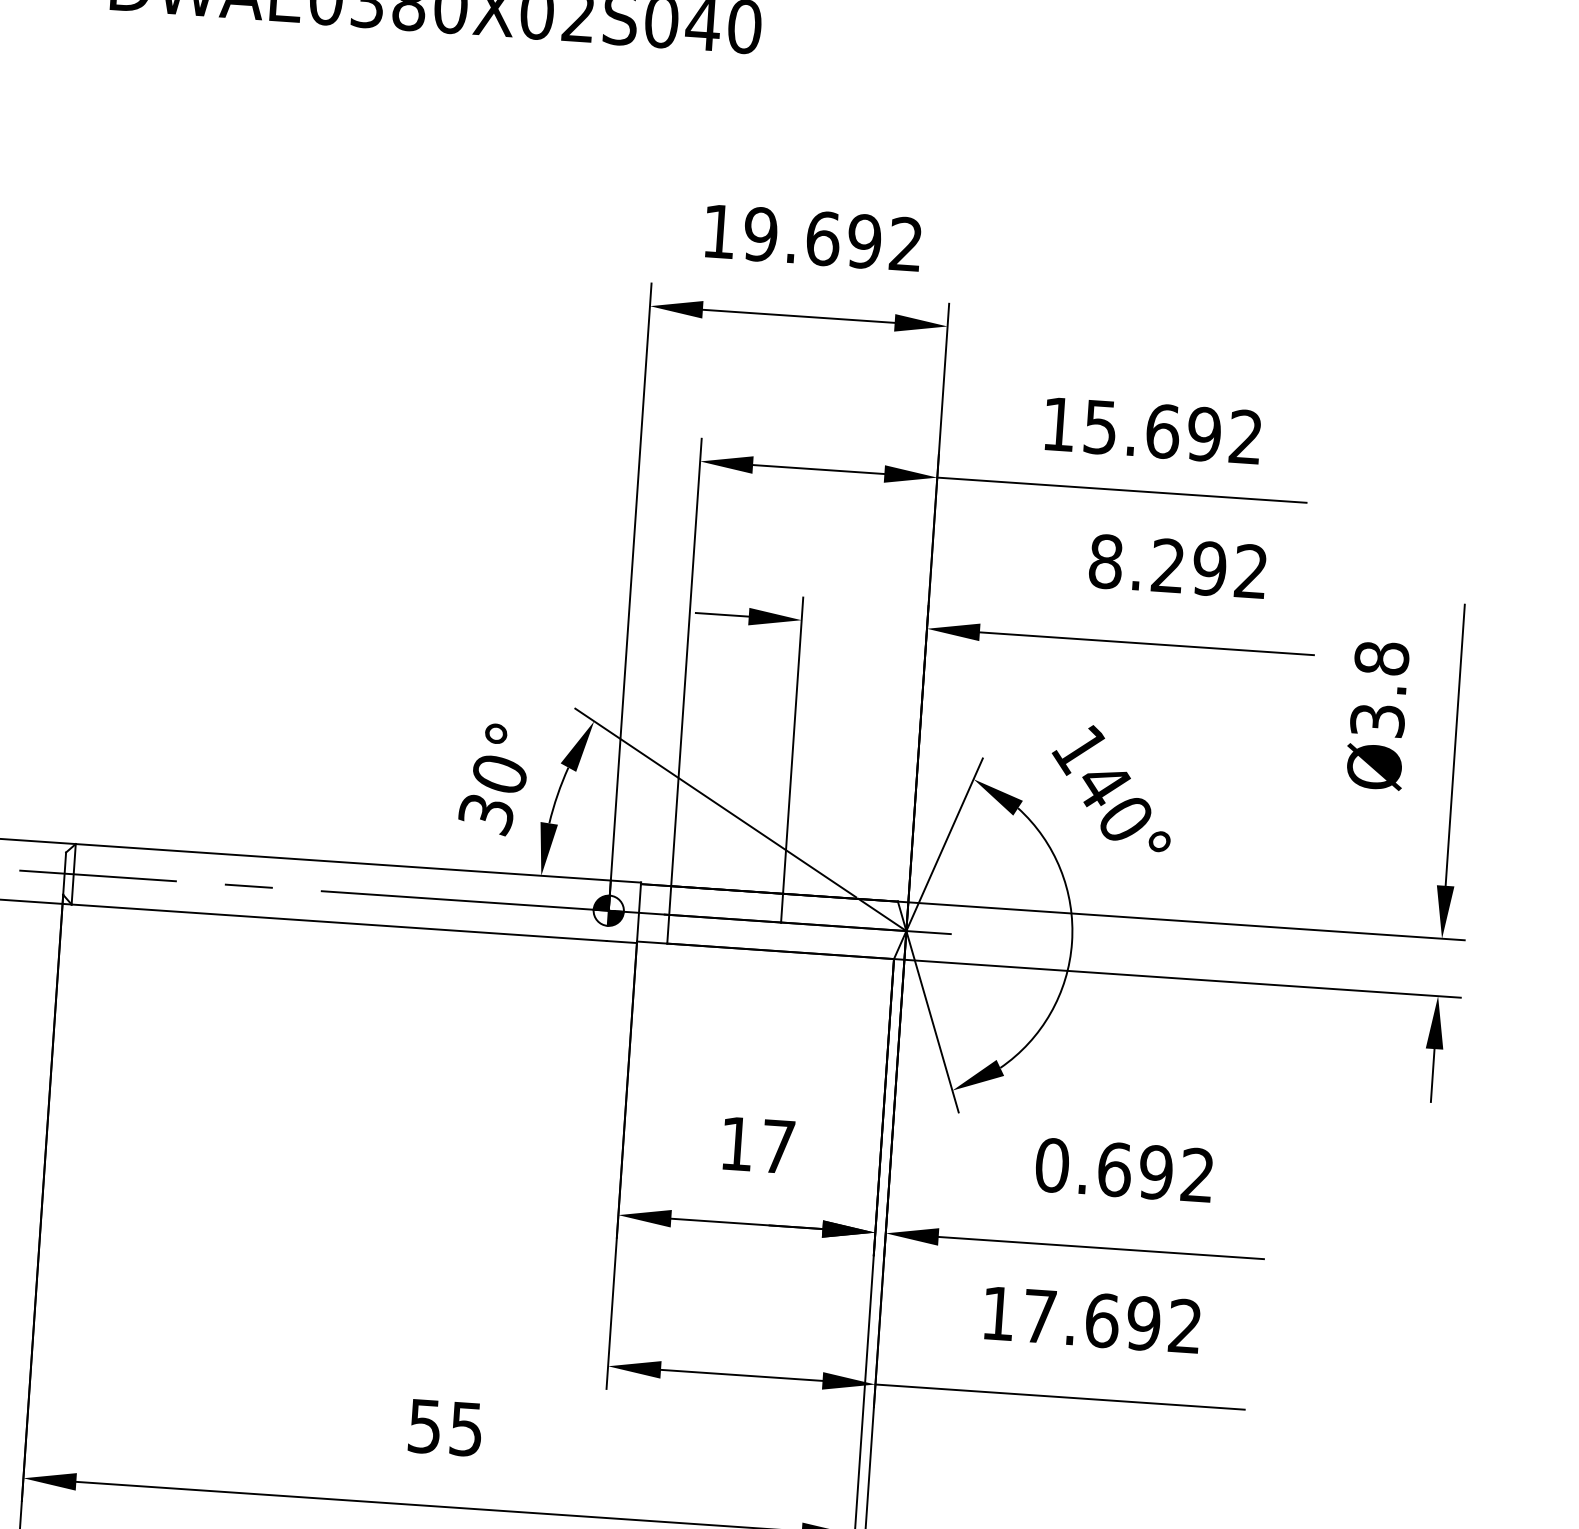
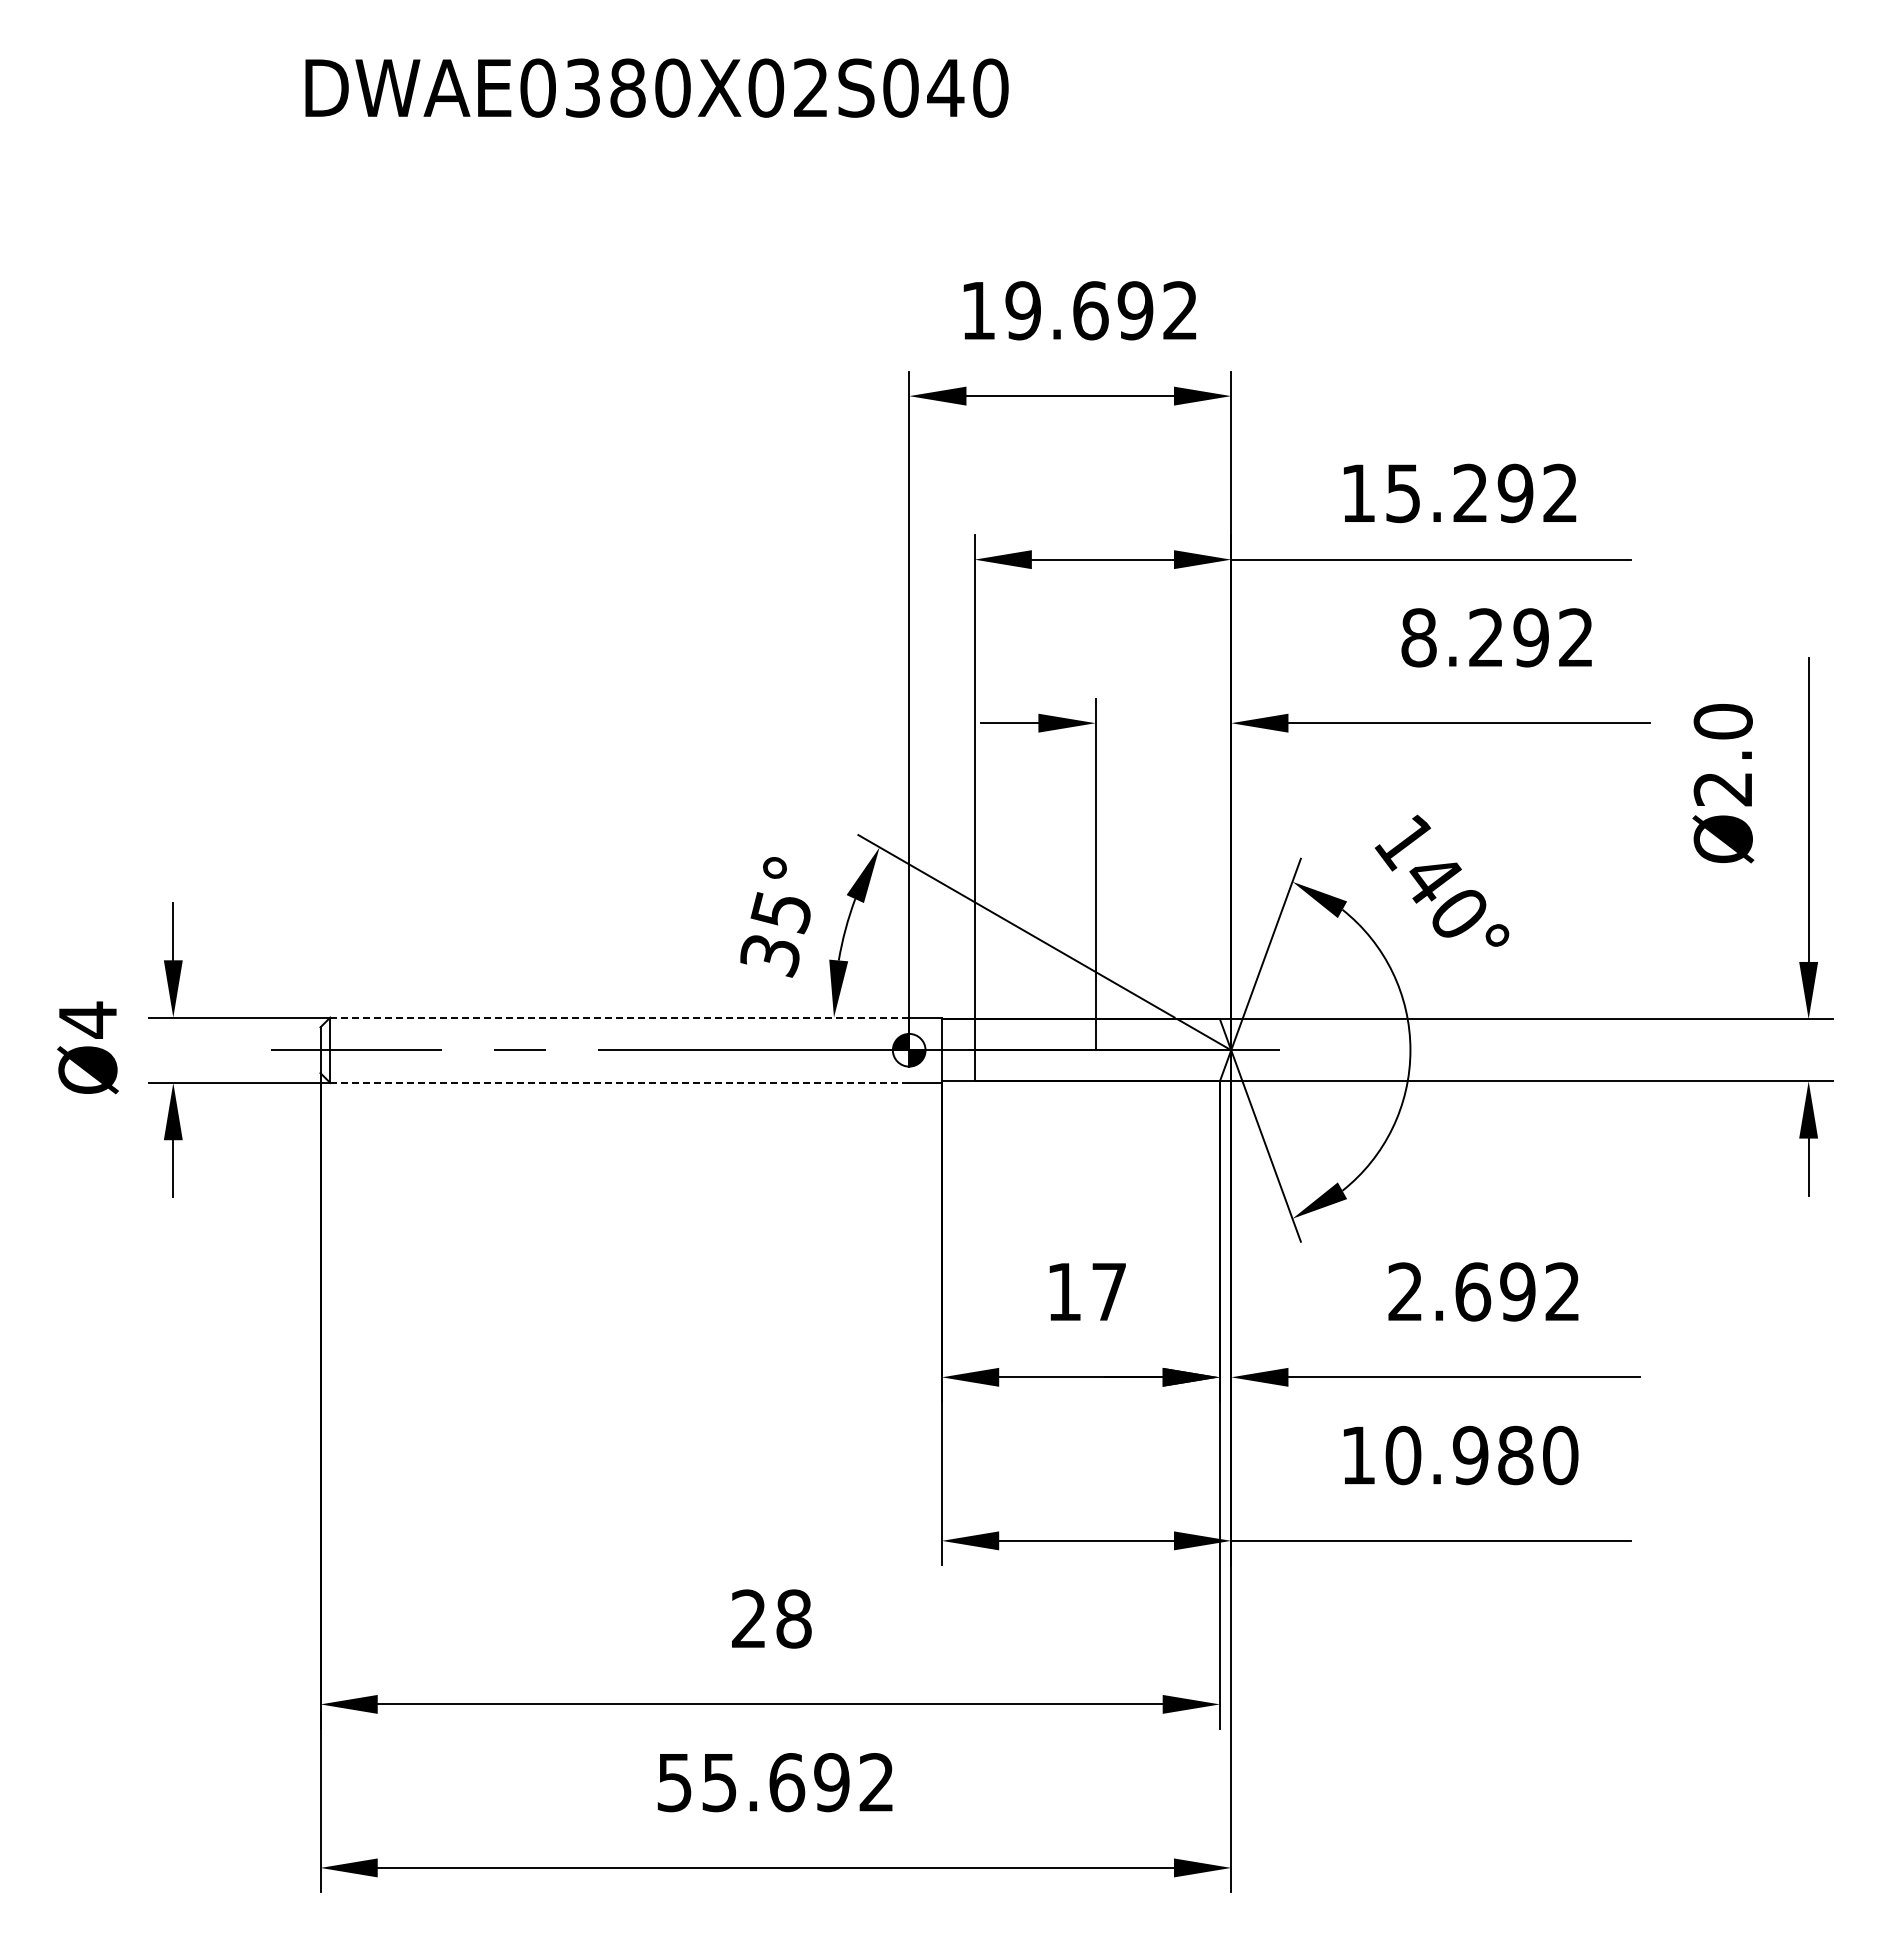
text: (1162, 431) -> (1470, 493), 15.692 -> 15.292
text: (1379, 689) -> (1722, 755), Ø3.8 -> Ø2.0
text: (498, 775) -> (780, 912), 30° -> 35°
line: (343, 862) -> (619, 1017), solid -> dashed
line: (338, 922) -> (619, 1082), solid -> dashed
text: (1052, 1165) -> (1405, 1291), 0.692 -> 2.692
text: (1112, 1321) -> (1481, 1455), 17.692 -> 10.980
text: (445, 1427) -> (771, 1618), 55 -> 28

